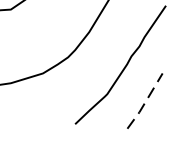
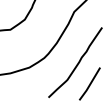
line: (146, 102) -> (90, 84), dashed -> solid

